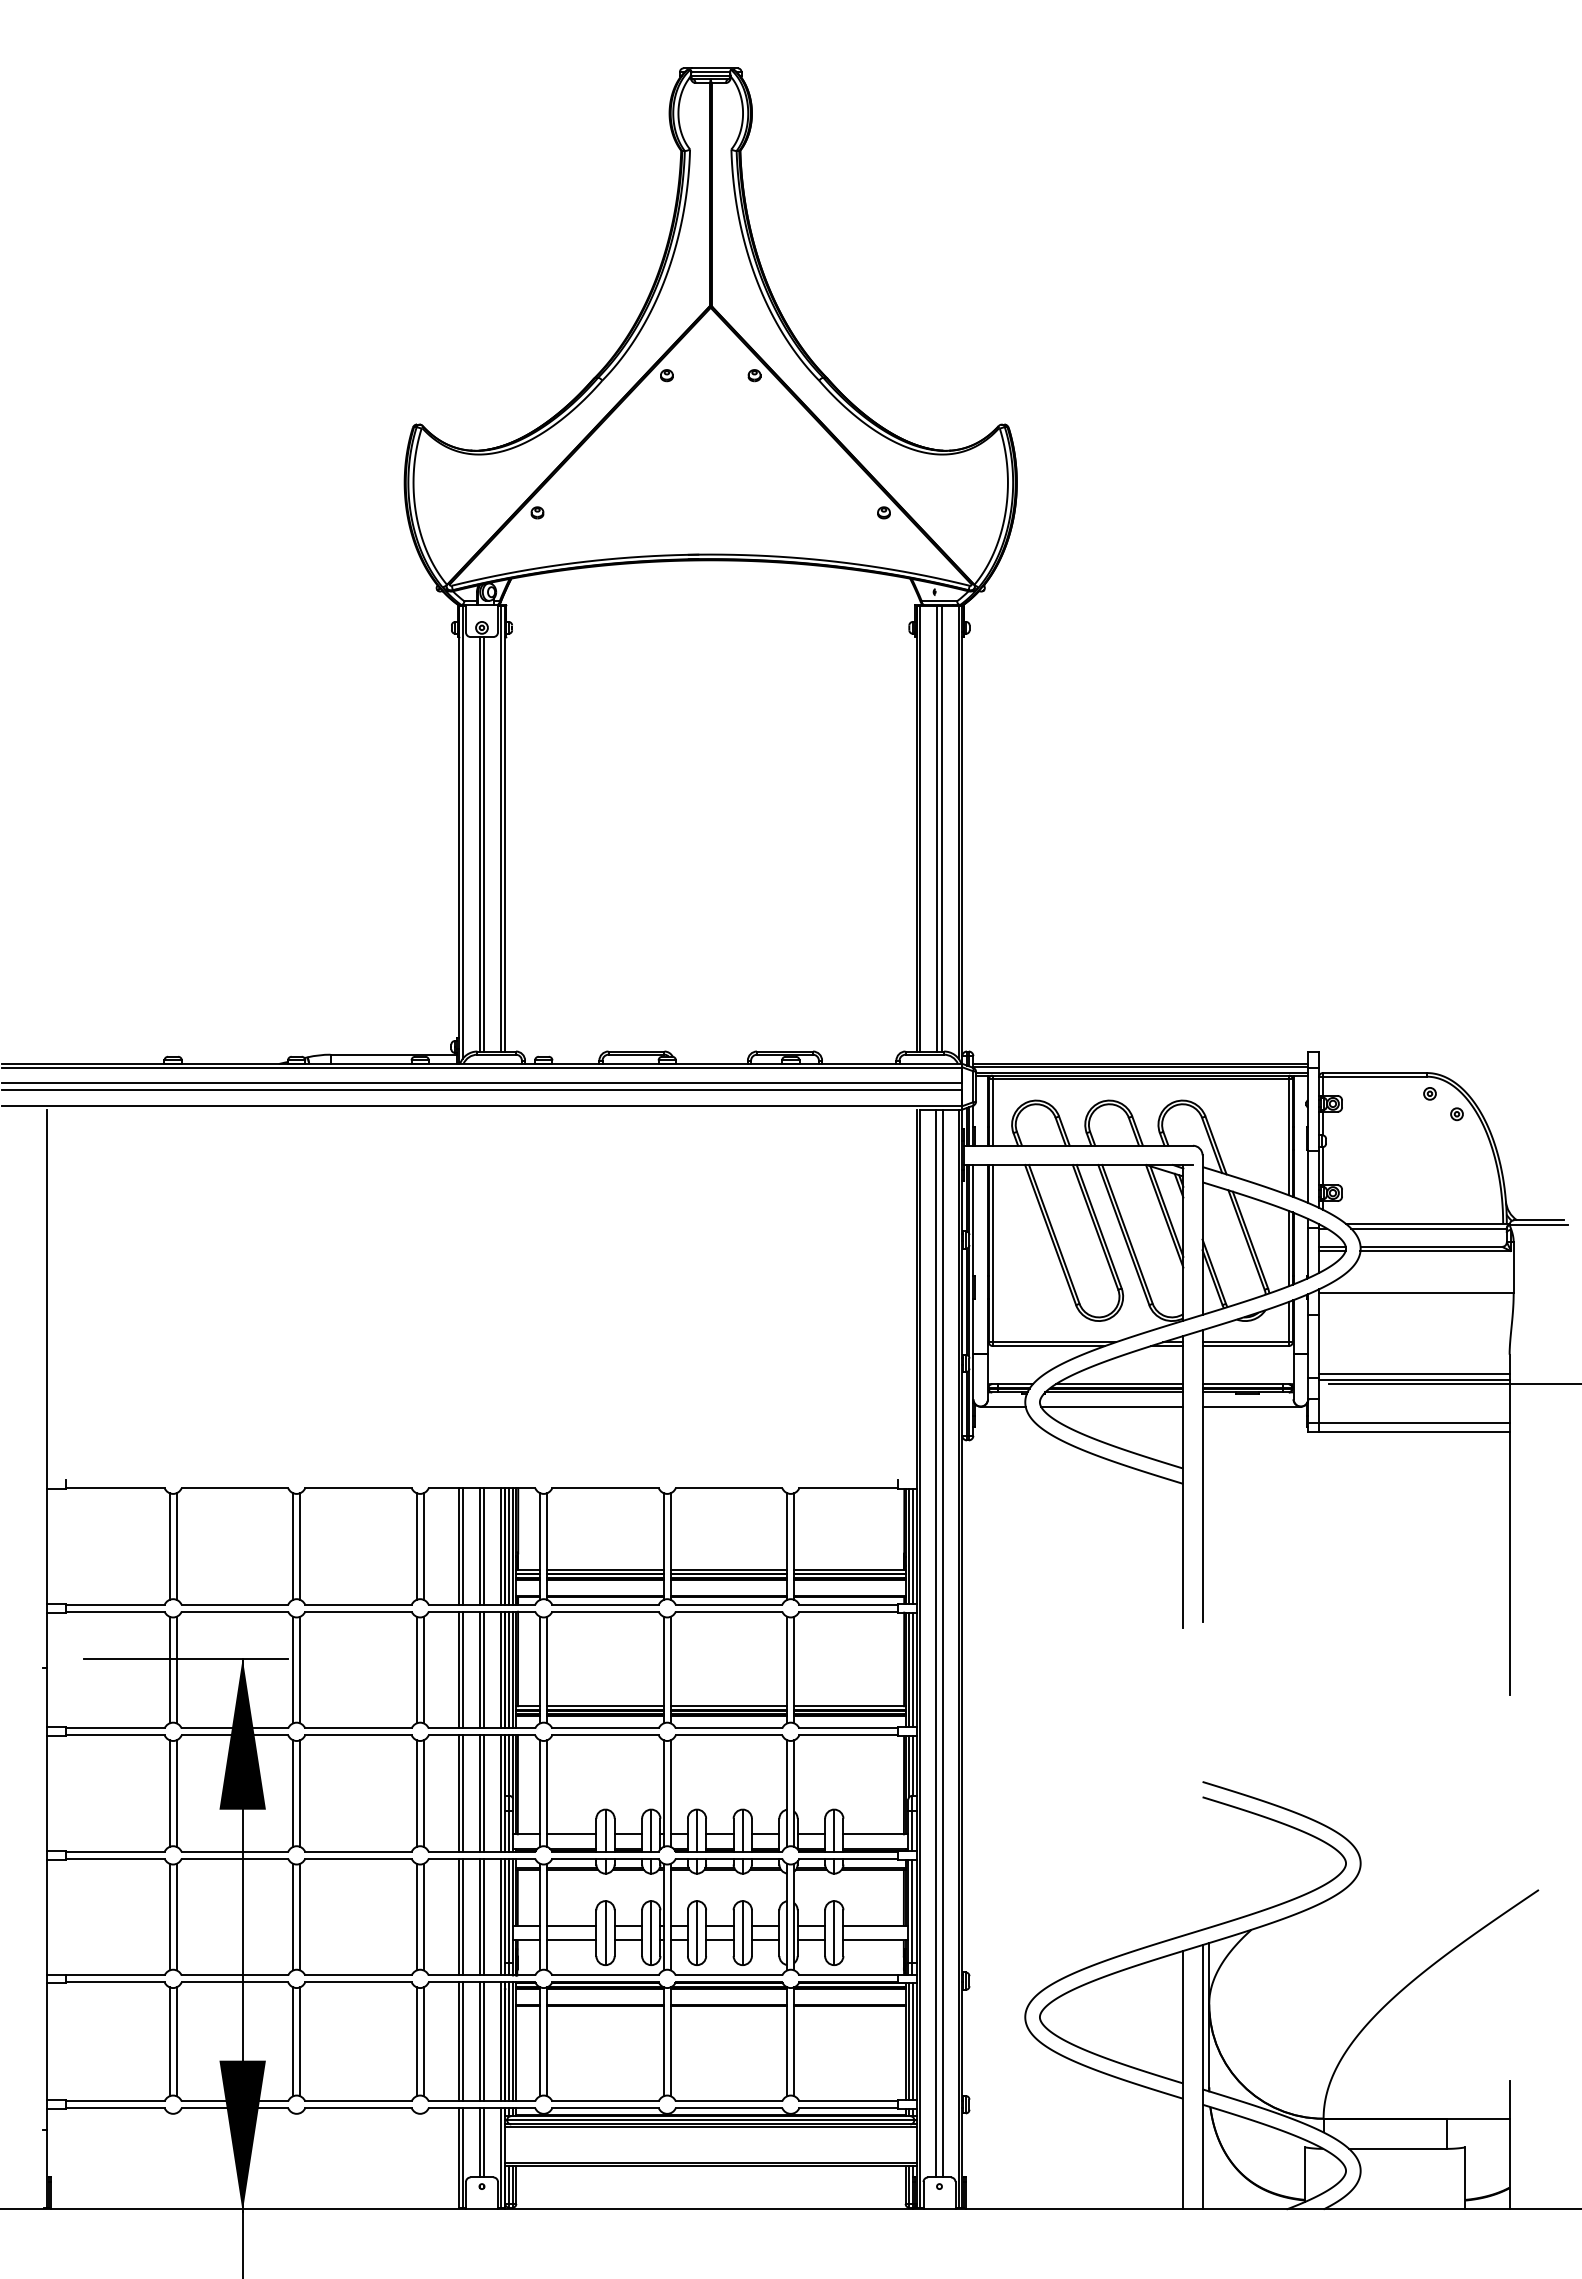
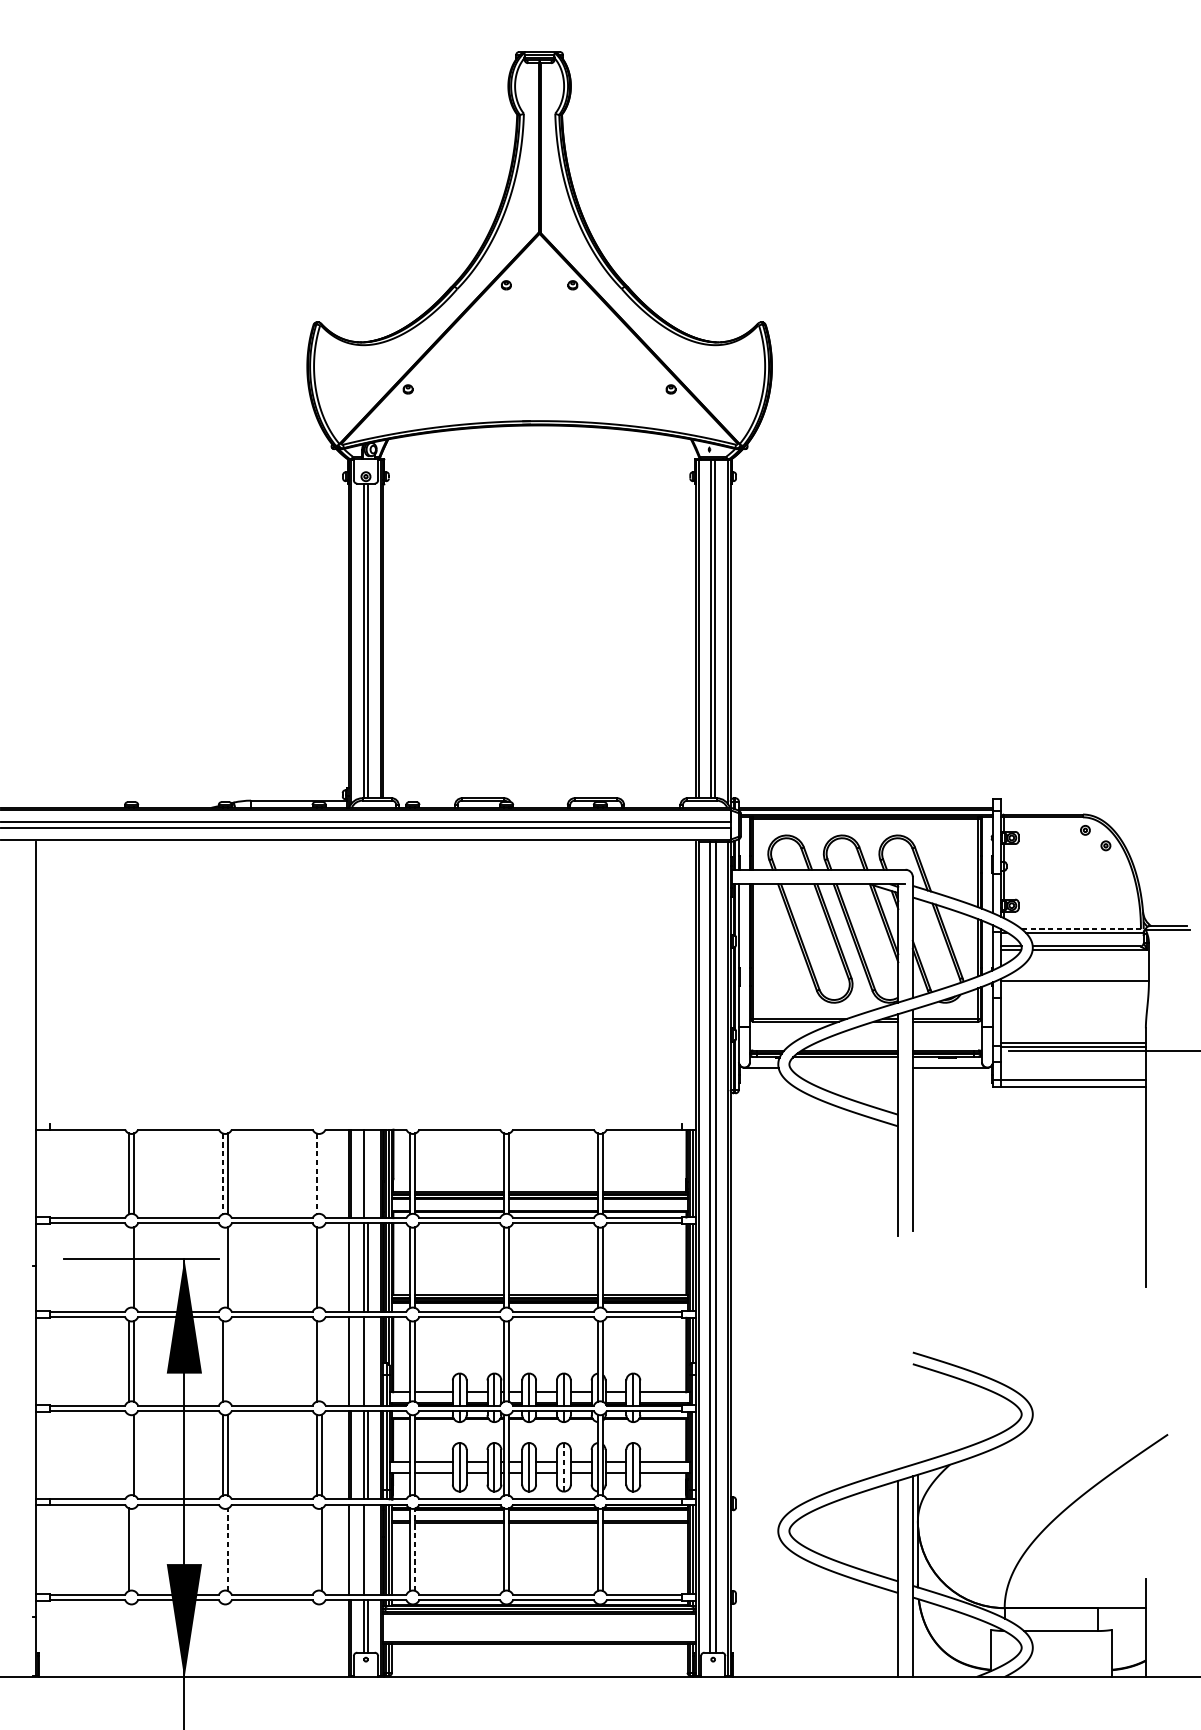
line: (1427, 1224) -> (1083, 929), solid -> dashed
line: (1112, 1406) -> (844, 1067), removed
line: (423, 1546) -> (321, 1173), removed
line: (484, 1546) -> (367, 1173), removed
line: (293, 1547) -> (222, 1174), solid -> dashed
line: (416, 1547) -> (316, 1174), solid -> dashed
line: (169, 1669) -> (128, 1267), removed
line: (293, 1669) -> (222, 1267), removed
line: (423, 1669) -> (321, 1267), removed
line: (462, 1669) -> (351, 1267), removed
line: (300, 1793) -> (228, 1361), removed
line: (423, 1793) -> (321, 1361), removed
line: (462, 1793) -> (351, 1361), removed
line: (484, 1793) -> (367, 1361), removed
line: (169, 1916) -> (128, 1454), removed
line: (742, 1932) -> (563, 1466), solid -> dashed
line: (176, 2041) -> (134, 1549), removed
line: (293, 2041) -> (222, 1549), removed
line: (300, 2041) -> (228, 1549), solid -> dashed
line: (416, 2041) -> (316, 1549), removed
line: (462, 2041) -> (351, 1549), removed
line: (484, 2041) -> (367, 1549), removed
line: (547, 2041) -> (415, 1549), solid -> dashed

